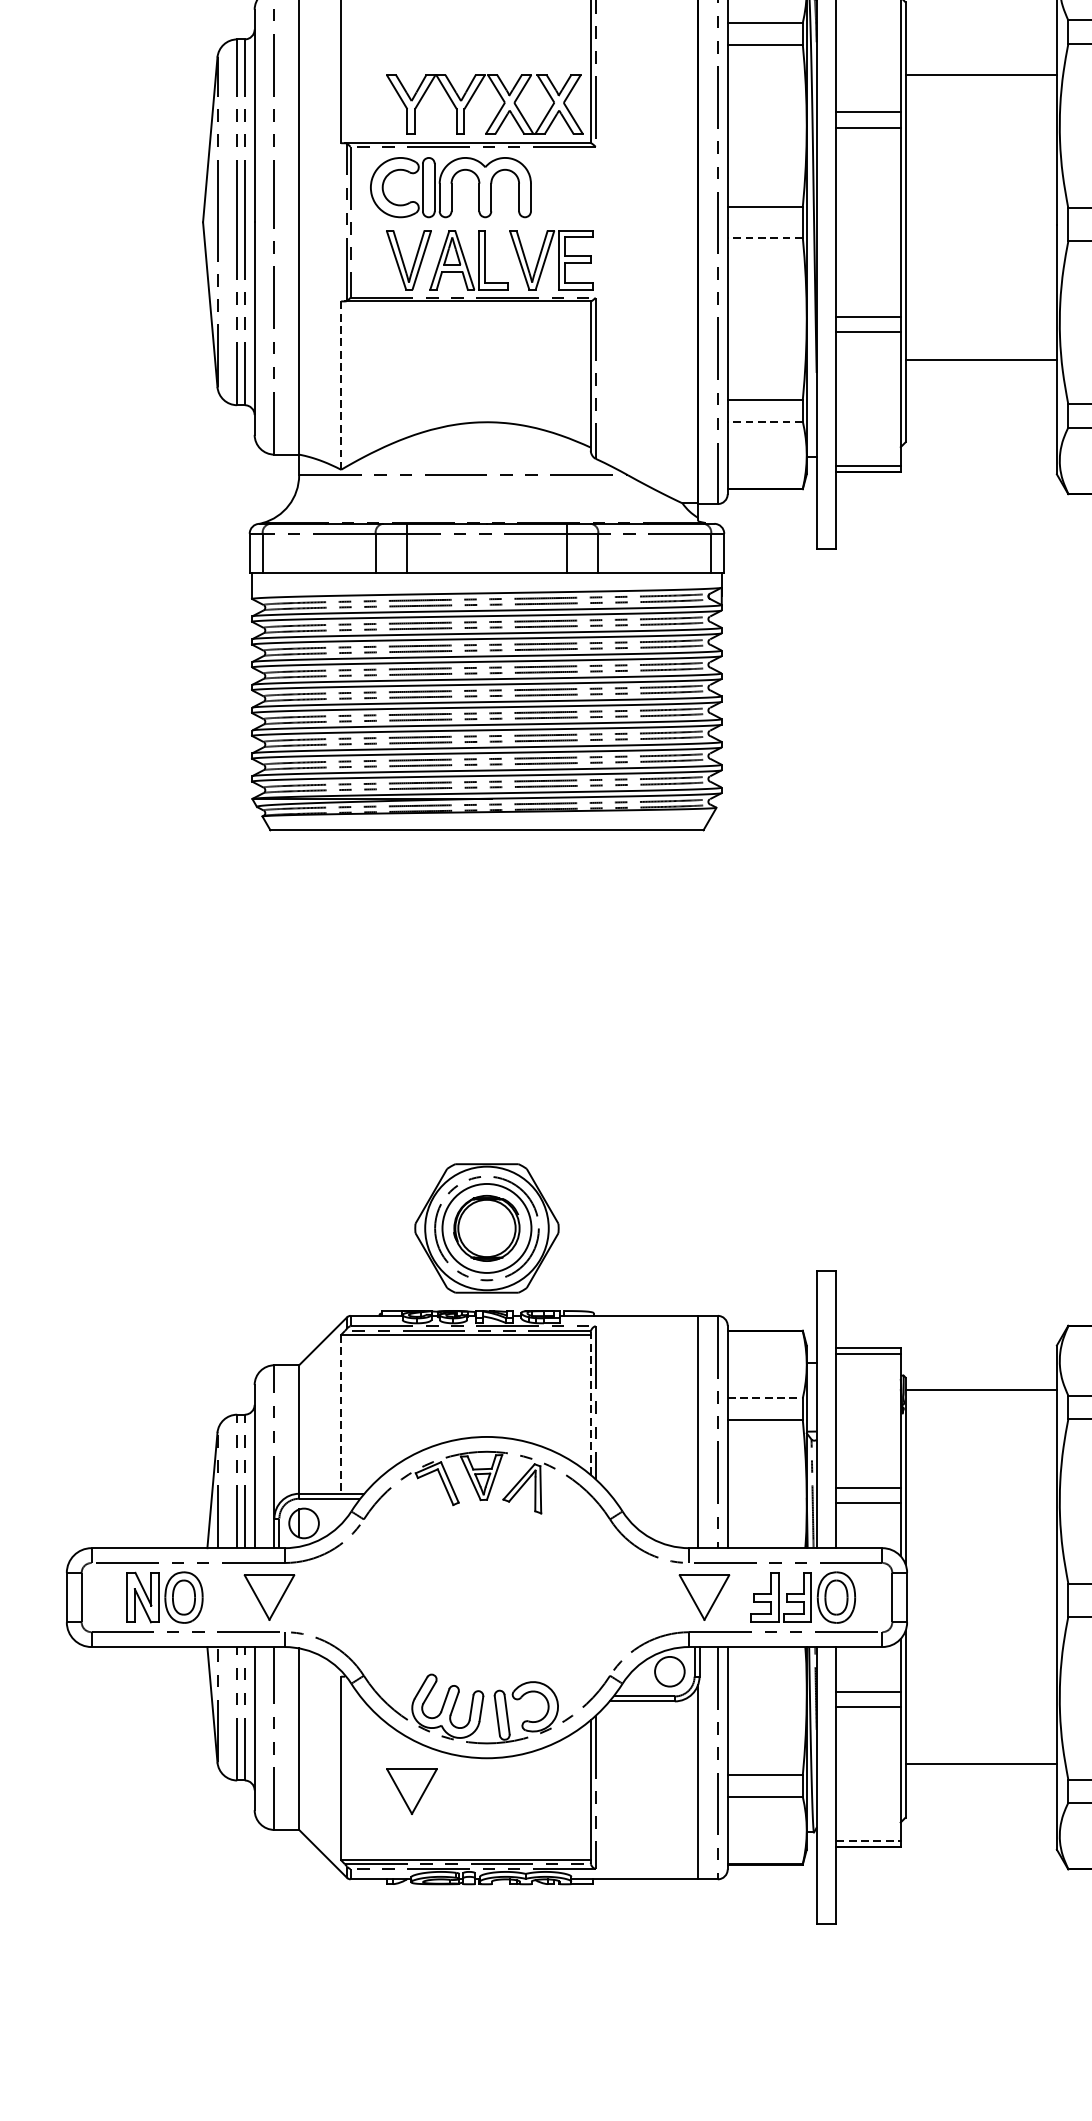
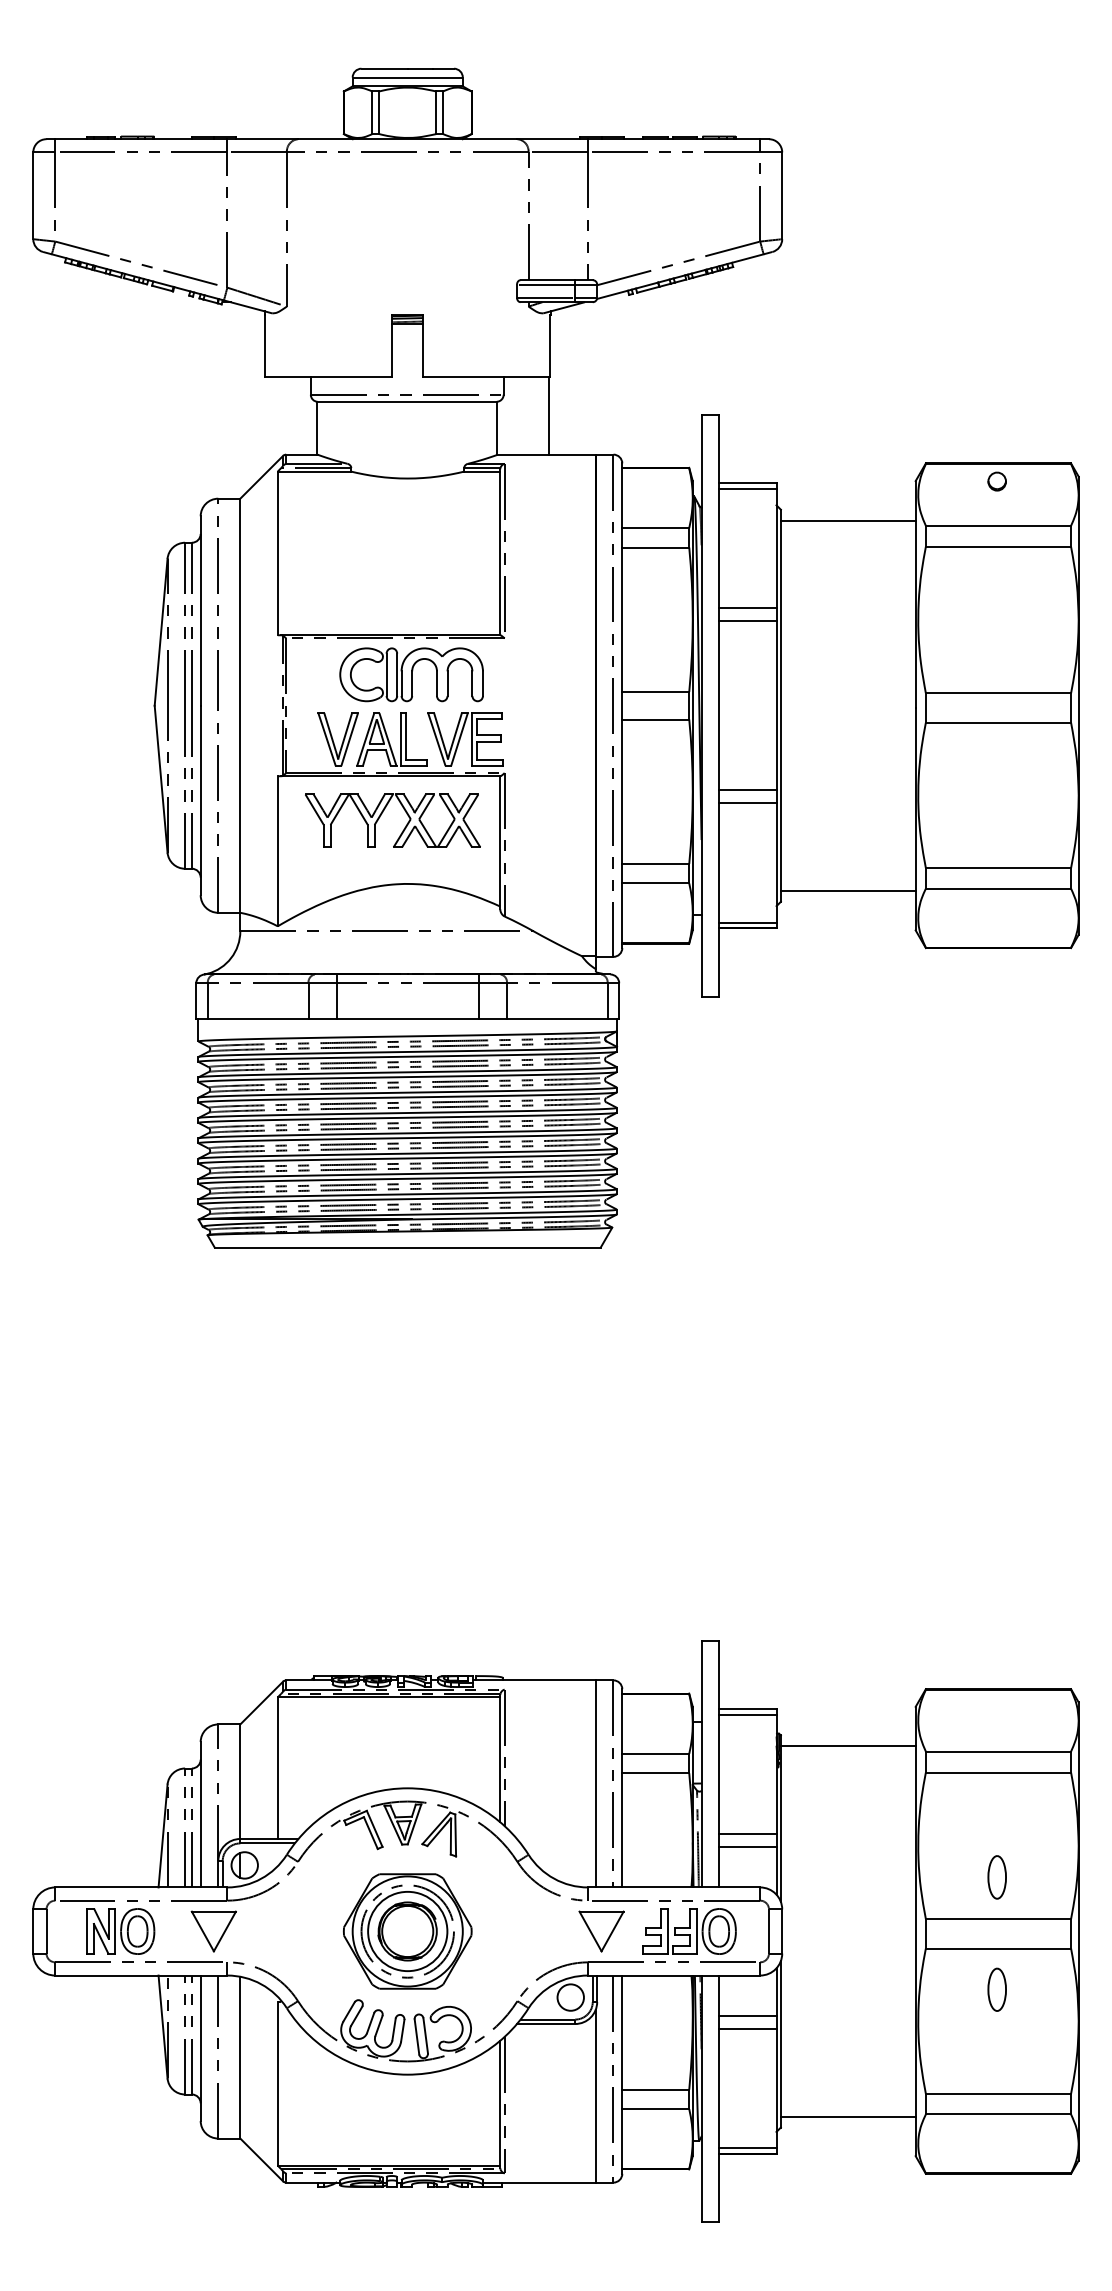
line: (980, 75) -> (847, 520), moved
part: (474, 95) -> (383, 812), moved
part: (450, 187) -> (411, 674), moved
line: (764, 237) -> (655, 719), dashed -> solid
line: (980, 360) -> (847, 890), moved
line: (340, 385) -> (277, 851), dashed -> solid
line: (764, 421) -> (655, 883), dashed -> solid
part: (486, 1228) -> (407, 1931), moved
line: (766, 1397) -> (656, 1753), dashed -> solid
line: (591, 1403) -> (500, 1758), dashed -> solid
line: (340, 1414) -> (277, 1768), dashed -> solid
line: (980, 1763) -> (847, 2116), moved
part: (411, 1791) -> (340, 2104), removed
line: (868, 1841) -> (747, 2148), dashed -> solid

